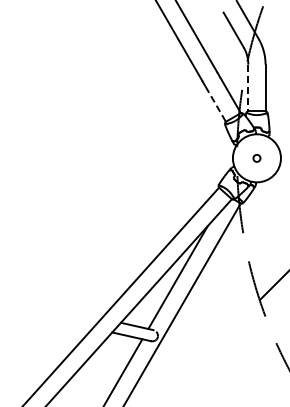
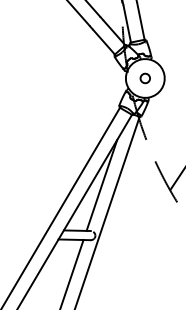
line: (248, 88) -> (127, 24), dashed -> solid
line: (216, 104) -> (104, 42), dashed -> solid
circle: (256, 158) -> (144, 78), size x1.67

